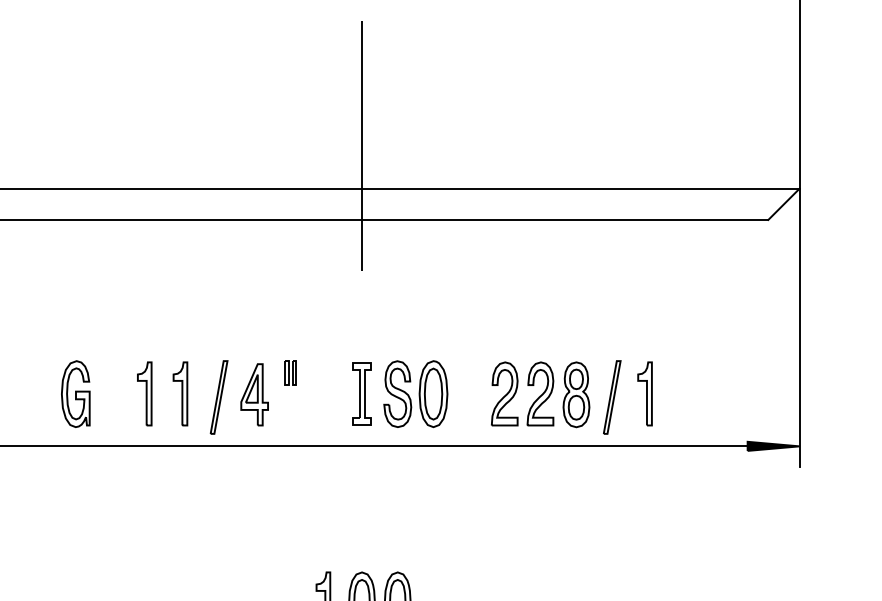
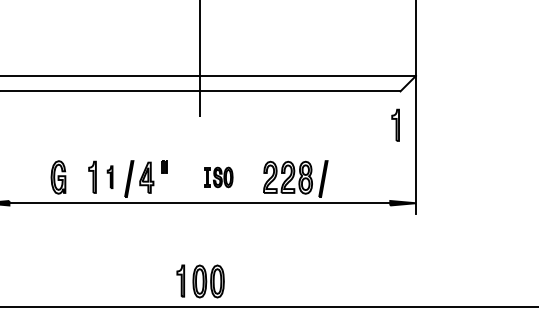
part: (179, 392) -> (109, 176), size x0.7
part: (644, 392) -> (395, 124), moved
part: (399, 394) -> (218, 177), size x0.6

